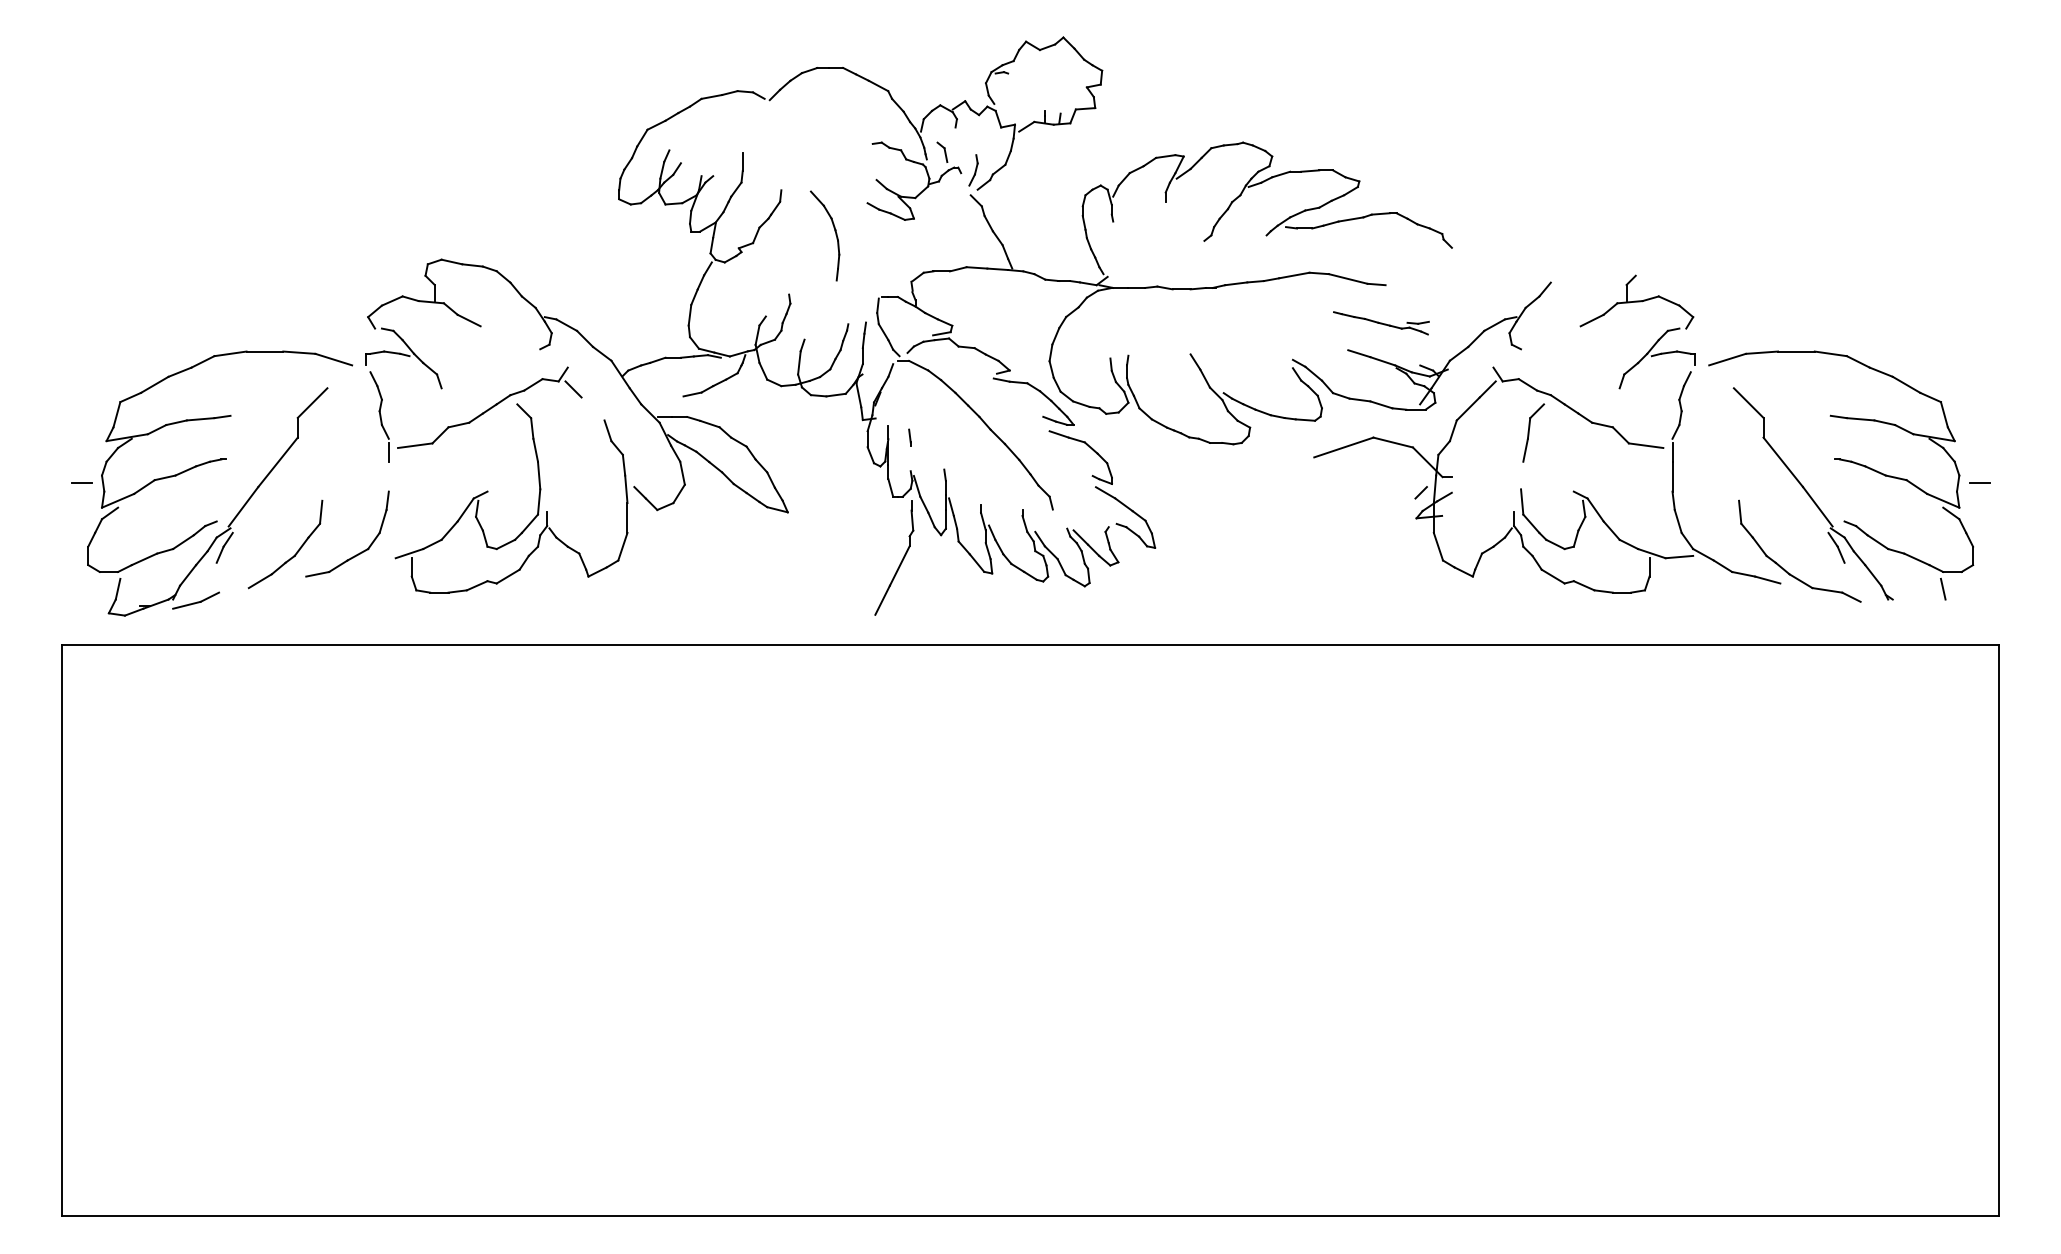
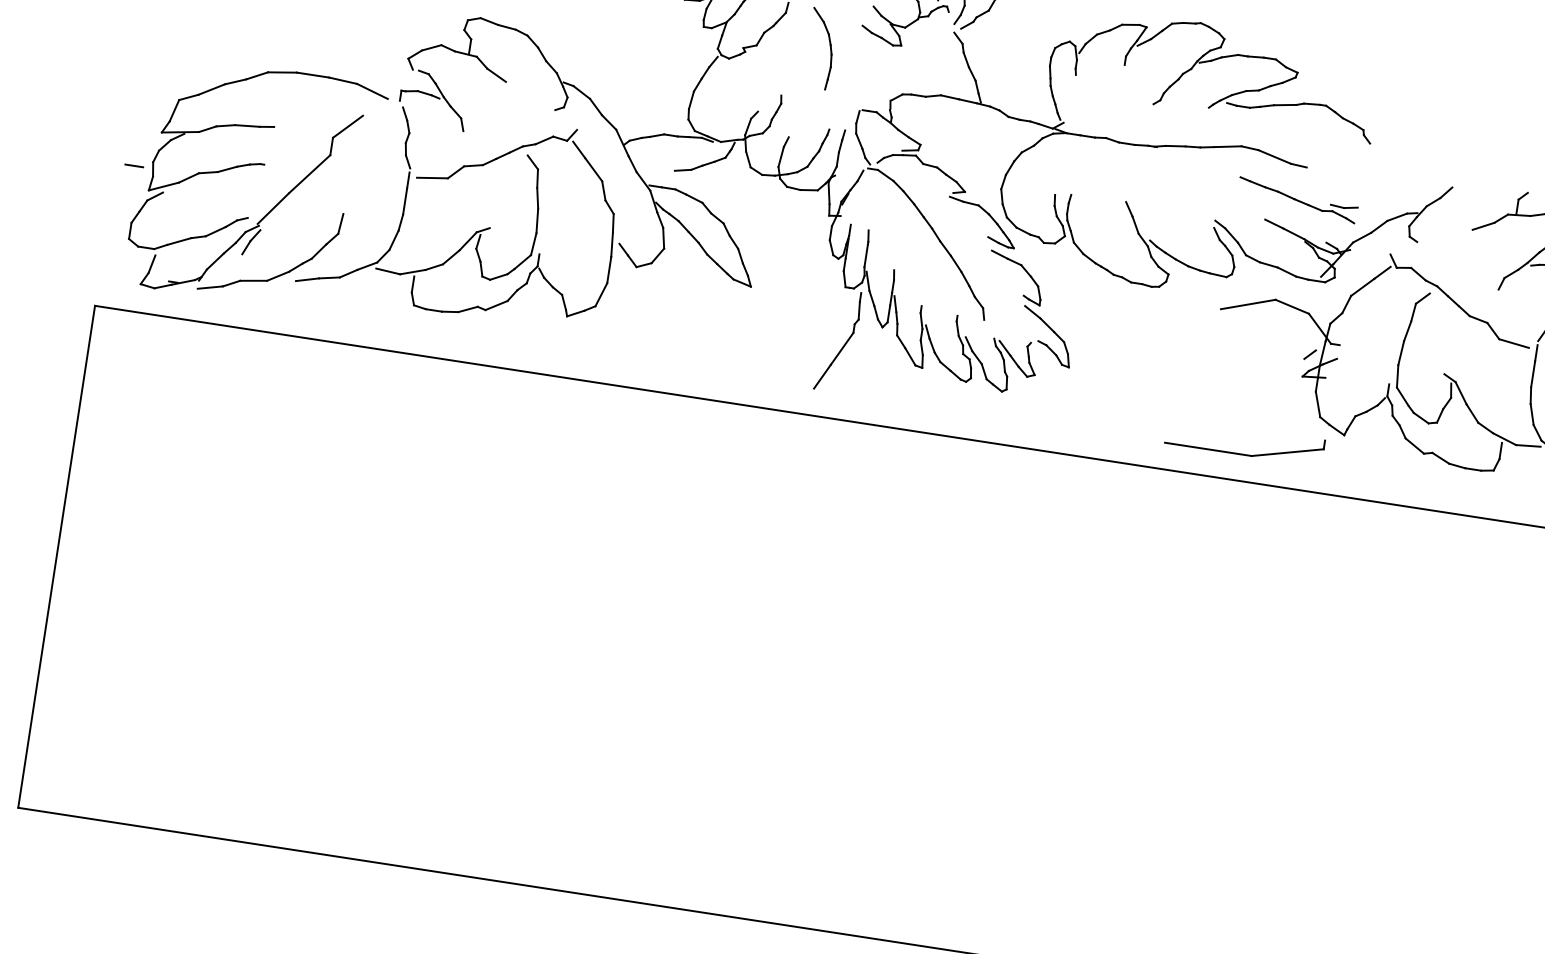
part: (1381, 323) -> (1298, 200), size x1.43
line: (592, 408) -> (593, 169), added
line: (910, 458) -> (865, 255), added
line: (1522, 475) -> (1401, 353), added
line: (388, 476) -> (404, 201), added
line: (381, 556) -> (387, 270), added
line: (293, 579) -> (307, 279), added
line: (233, 590) -> (253, 280), added
part: (1363, 614) -> (1243, 453), added

